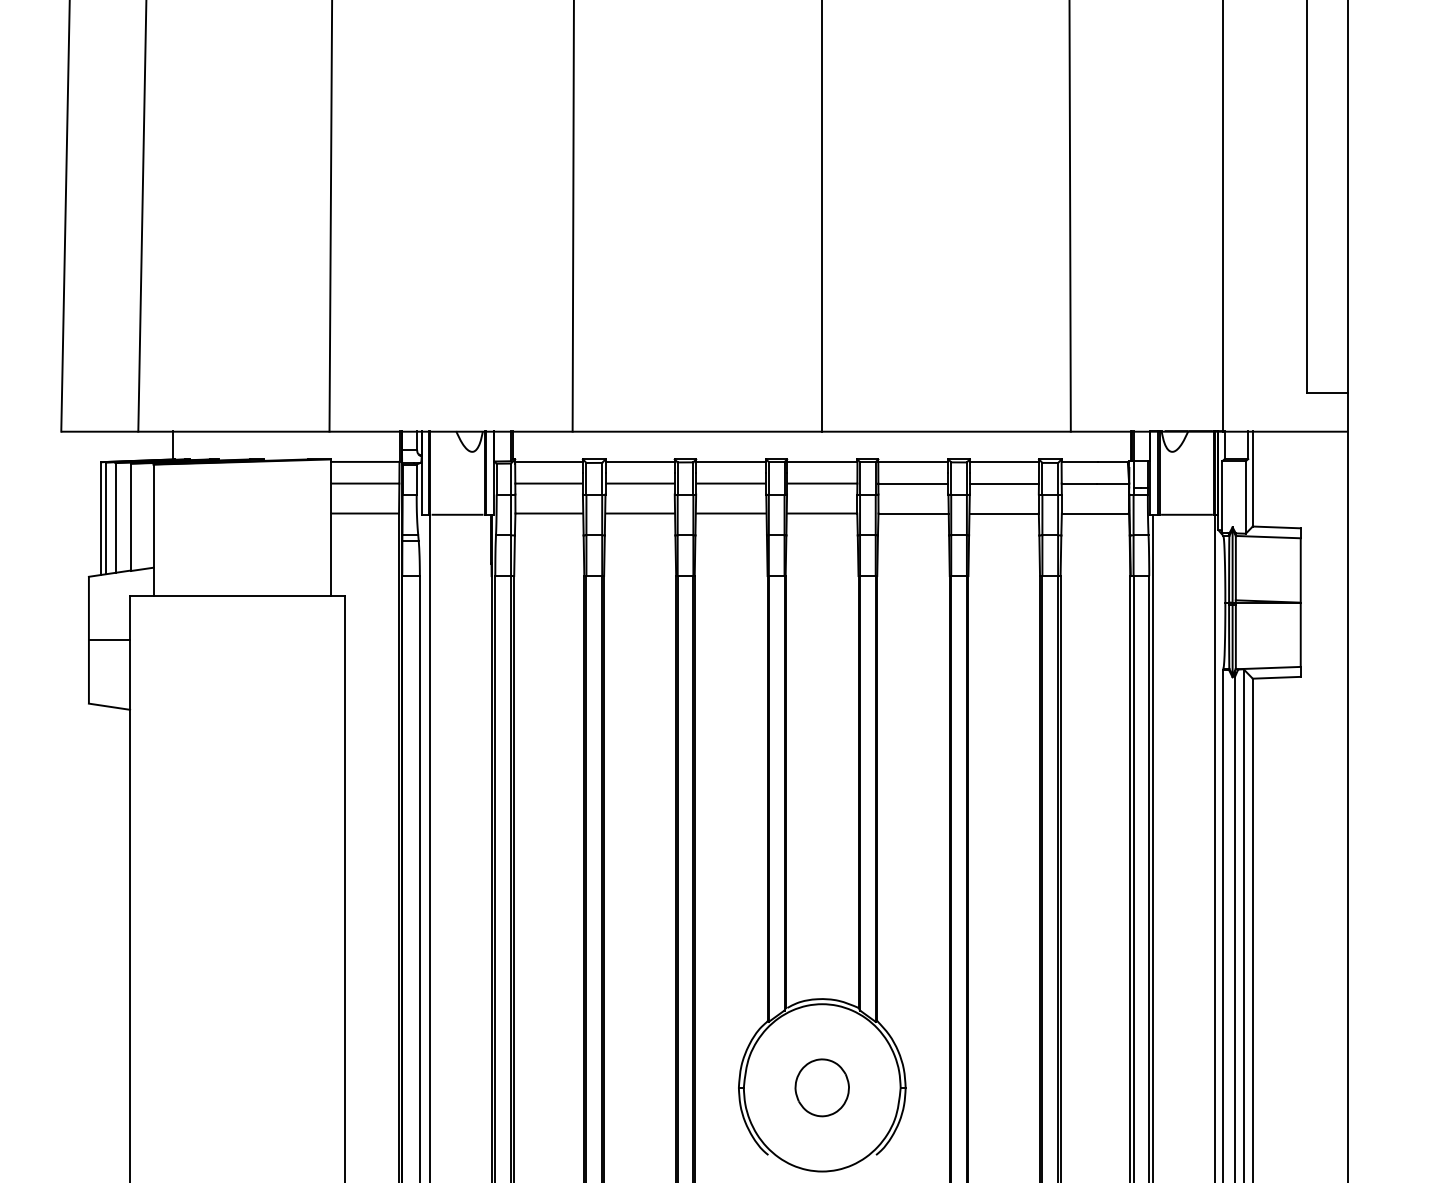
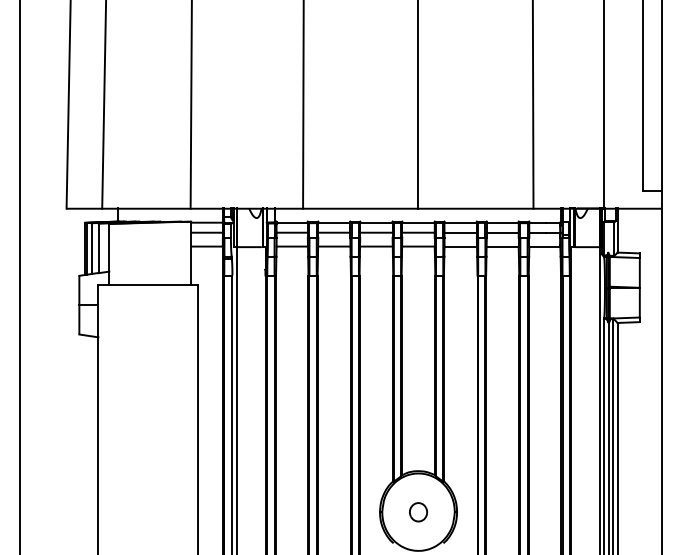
part: (822, 1088) -> (418, 512), size x0.7

